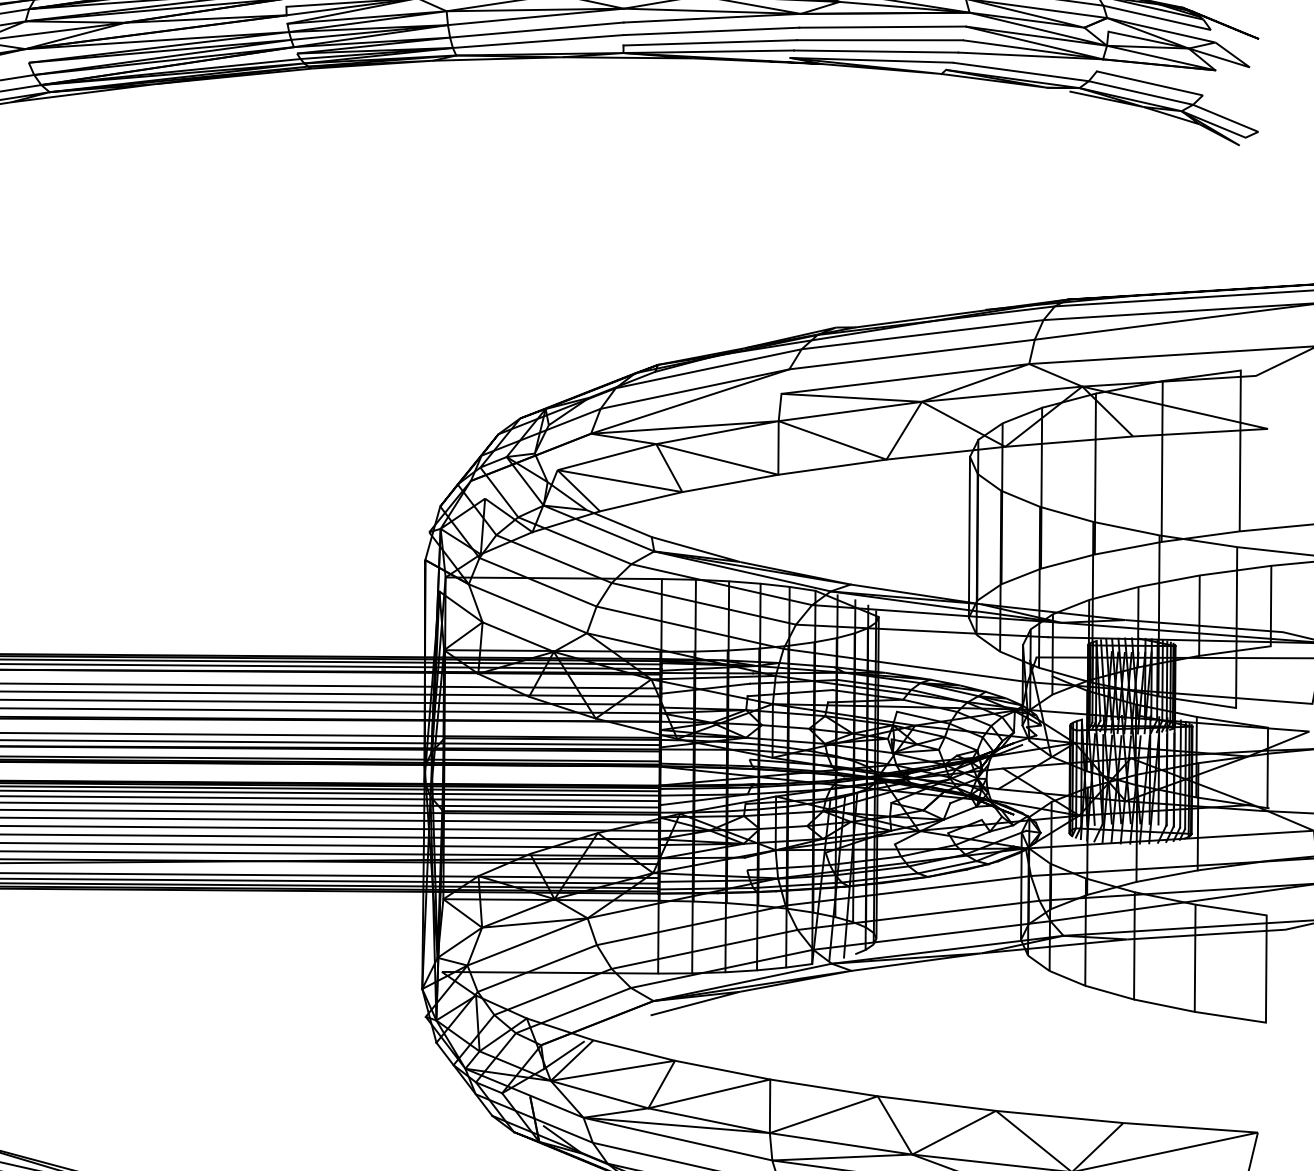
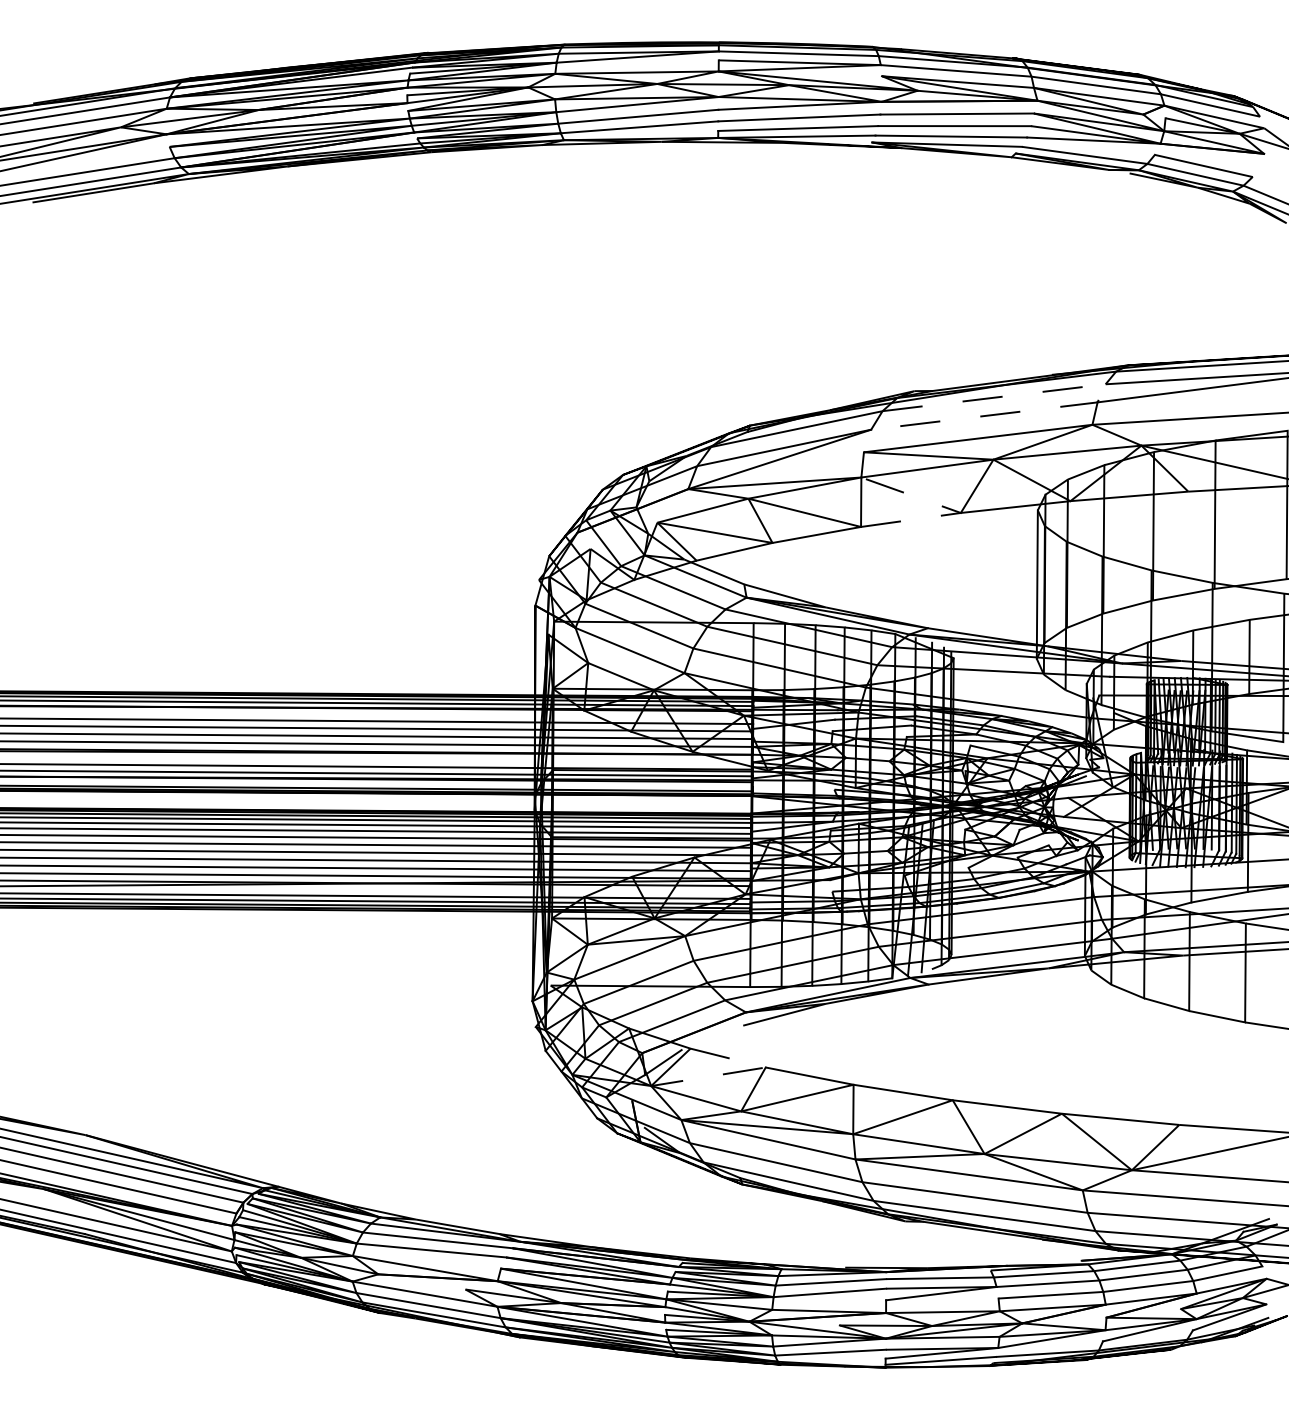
line: (1037, 332) -> (1100, 395), solid -> dashed
line: (883, 459) -> (958, 512), solid -> dashed
line: (655, 1064) -> (747, 1070), solid -> dashed

